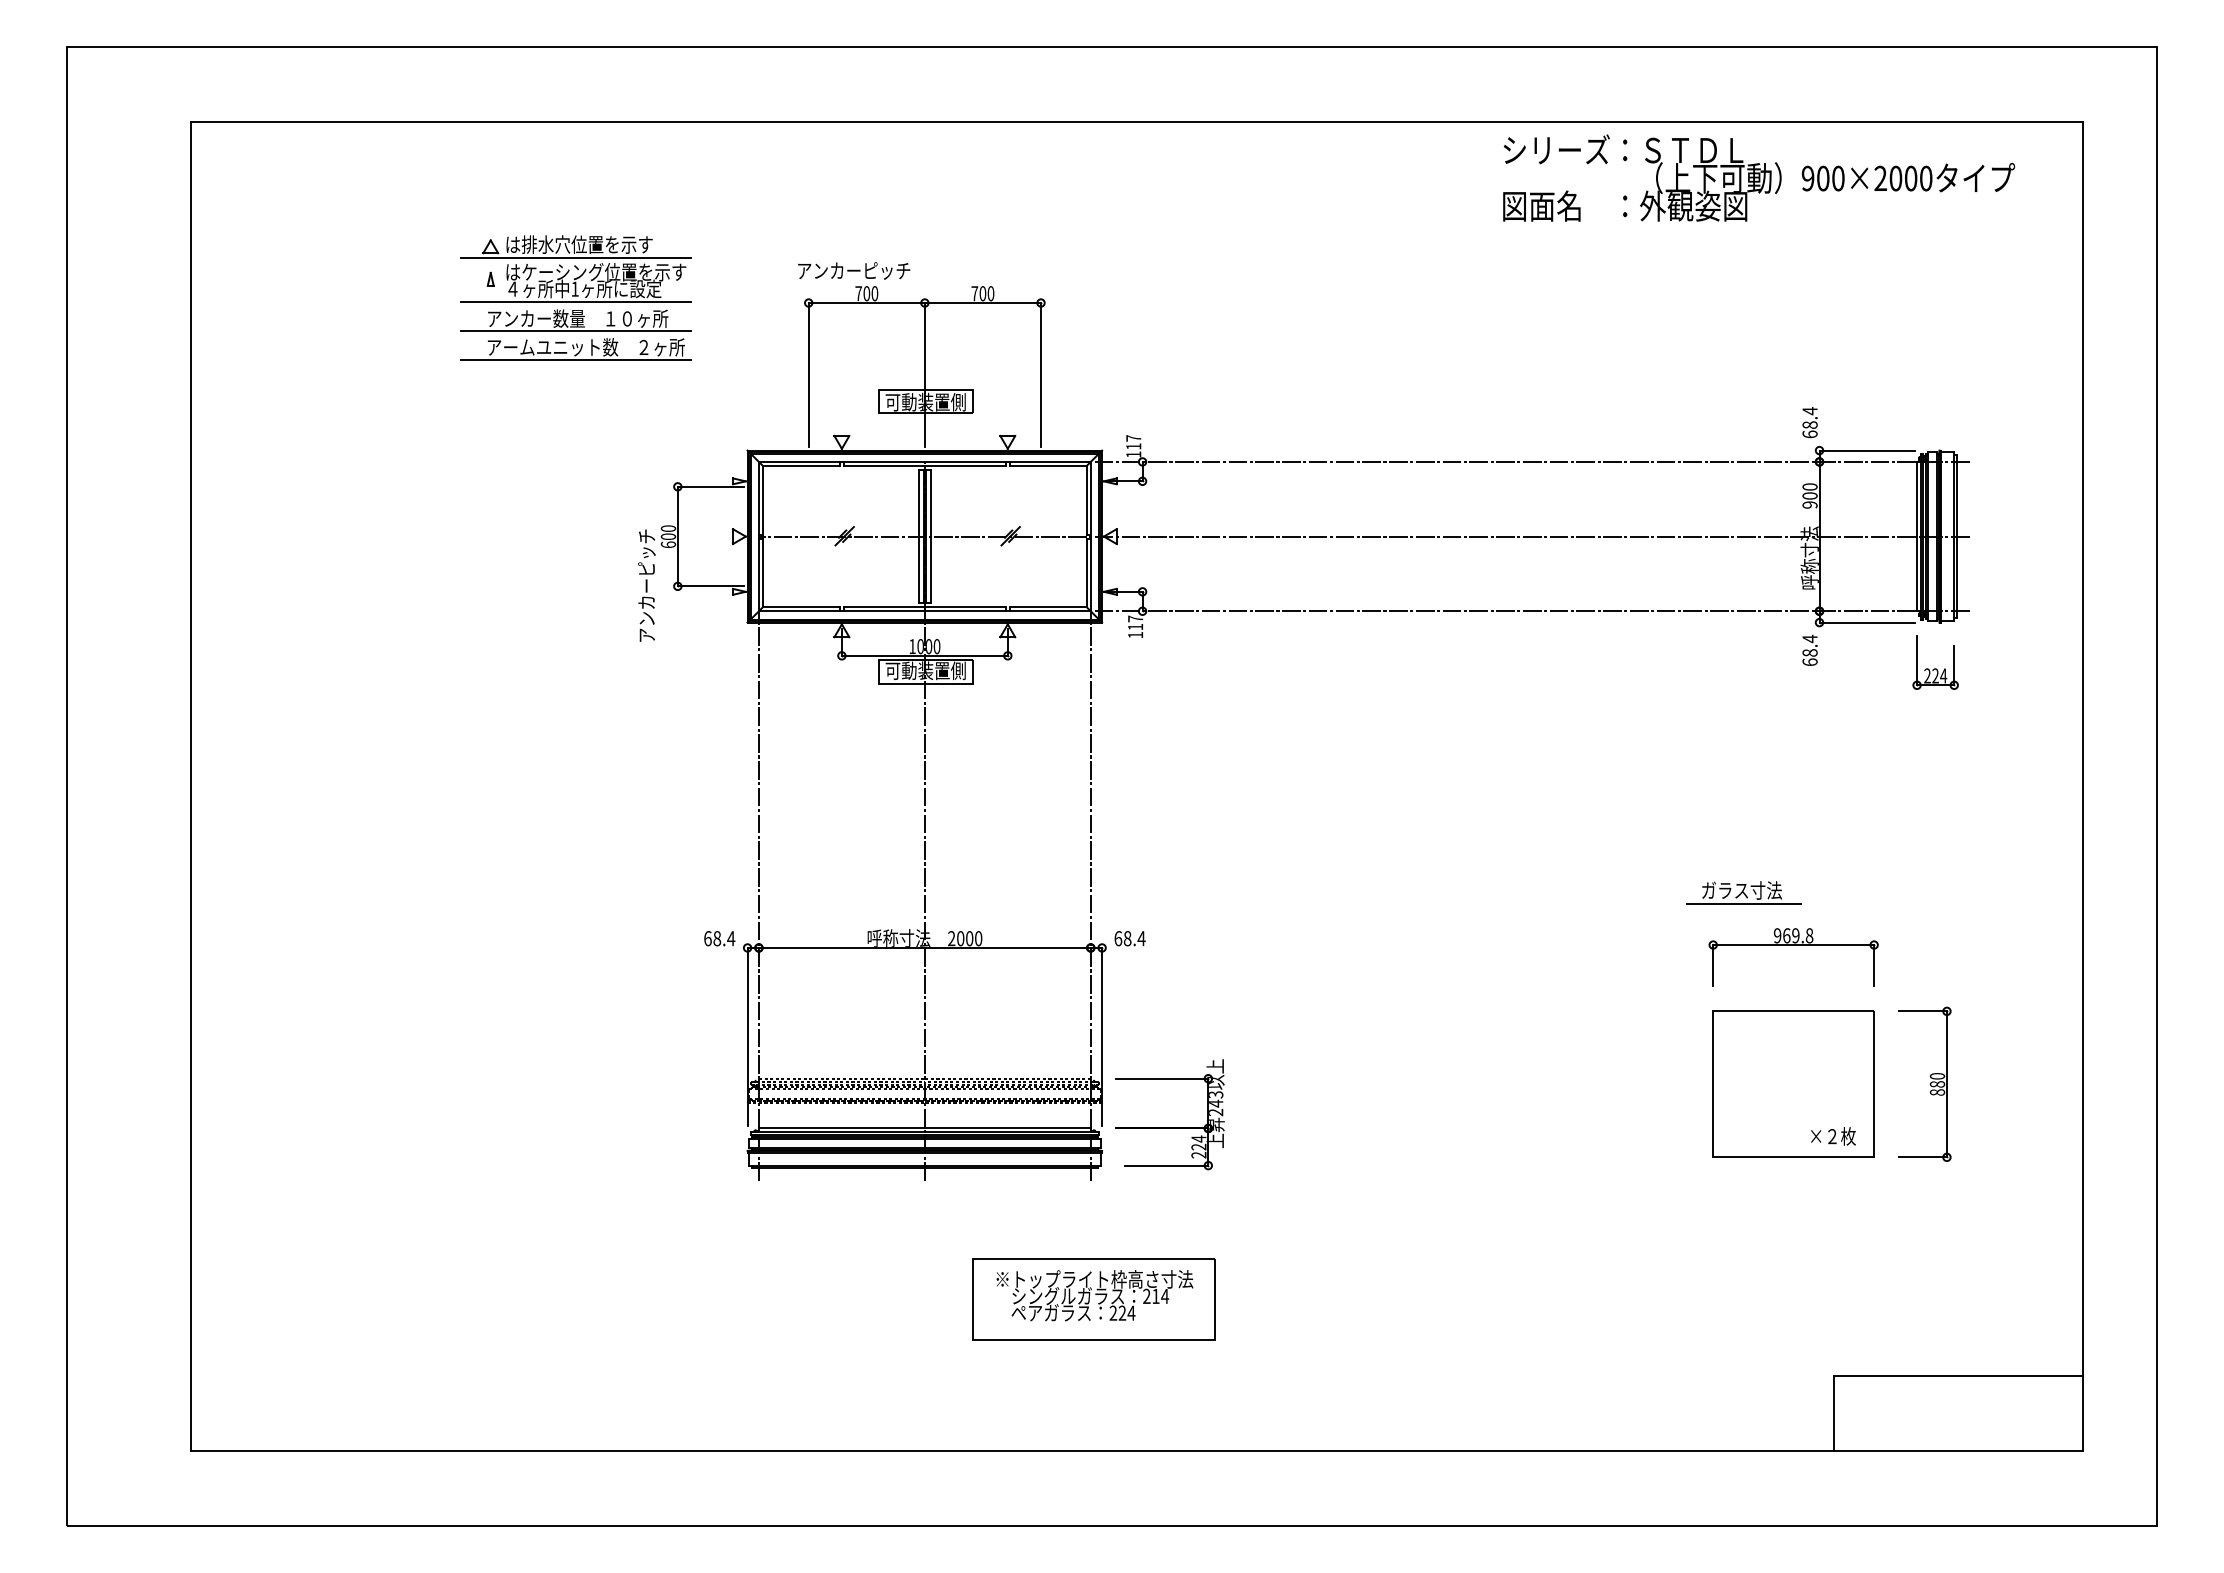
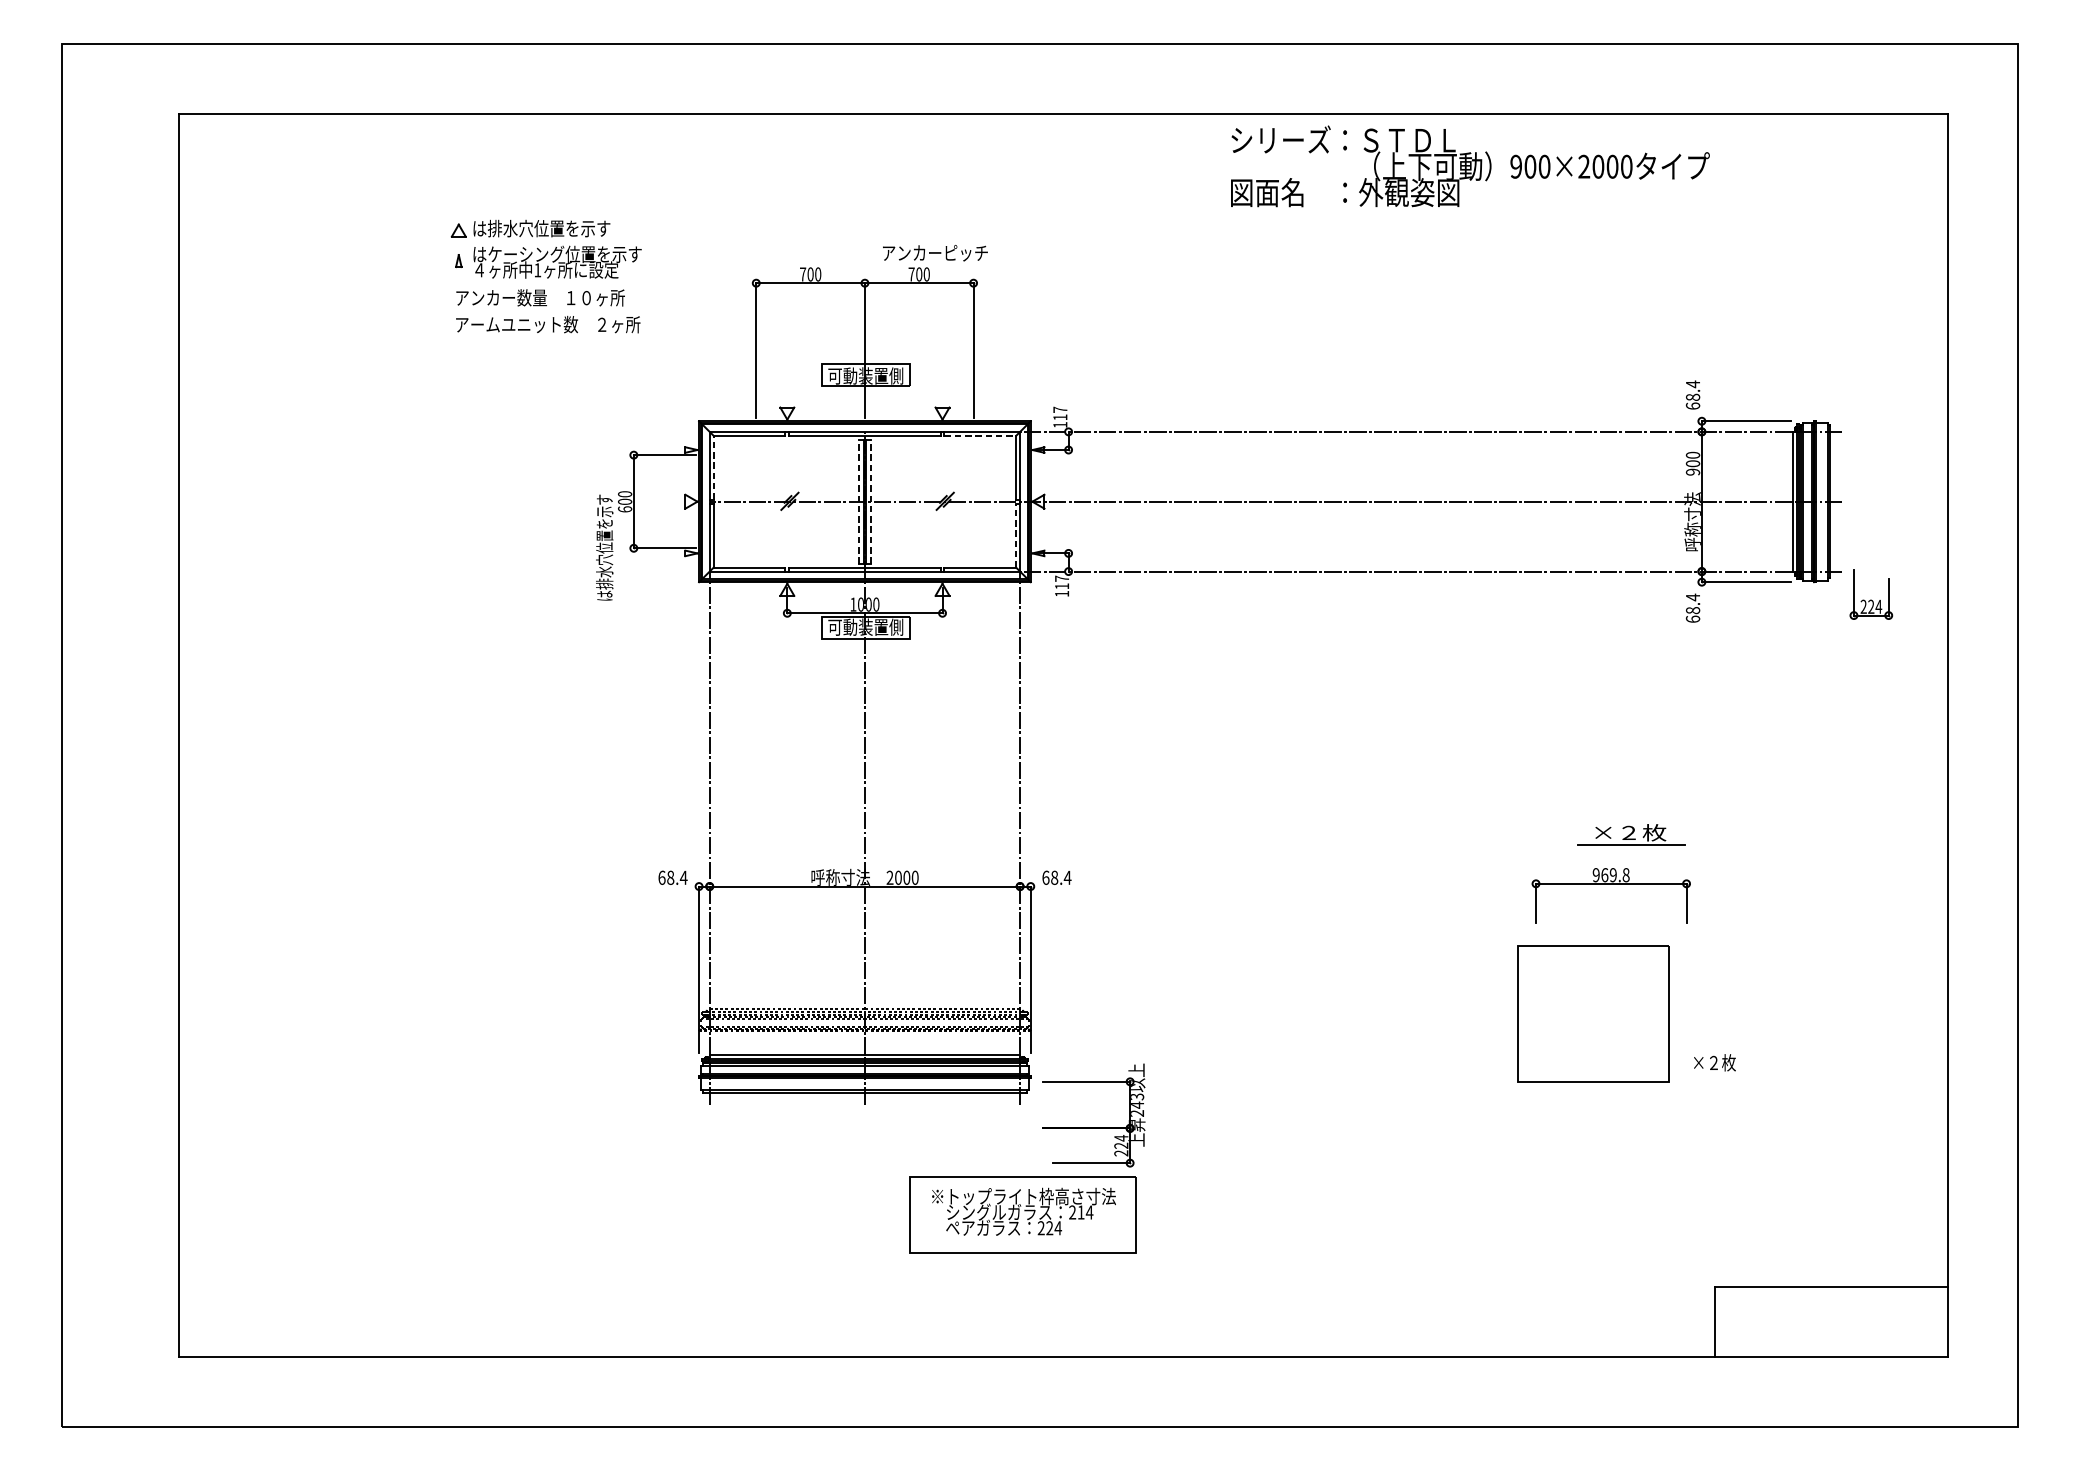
text: (1759, 177) -> (1470, 165), moved
line: (575, 257) -> (538, 240), removed
text: (854, 270) -> (935, 252), moved
line: (575, 302) -> (538, 282), removed
line: (575, 330) -> (538, 308), removed
line: (575, 359) -> (538, 336), removed
line: (1048, 466) -> (980, 436), solid -> dashed
line: (763, 499) -> (713, 467), solid -> dashed
line: (918, 536) -> (858, 501), solid -> dashed
line: (931, 536) -> (871, 501), solid -> dashed
line: (1086, 572) -> (1016, 535), solid -> dashed
text: (646, 585) -> (604, 547), アンカーピッチ -> は排水穴位置を示す
part: (1935, 662) -> (1871, 594), moved
text: (1741, 890) -> (1628, 832), ガラス寸法 -> ×２枚
part: (1793, 945) -> (1611, 884), moved
part: (1793, 1083) -> (1593, 1013), moved
part: (1924, 1083) -> (1800, 1013), removed
part: (1169, 1127) -> (1093, 1127), moved

